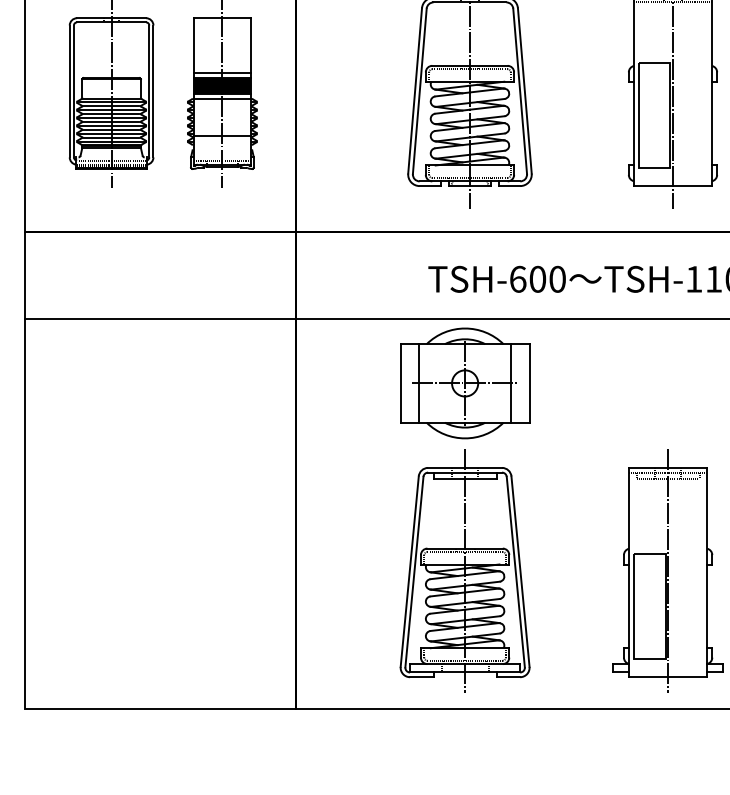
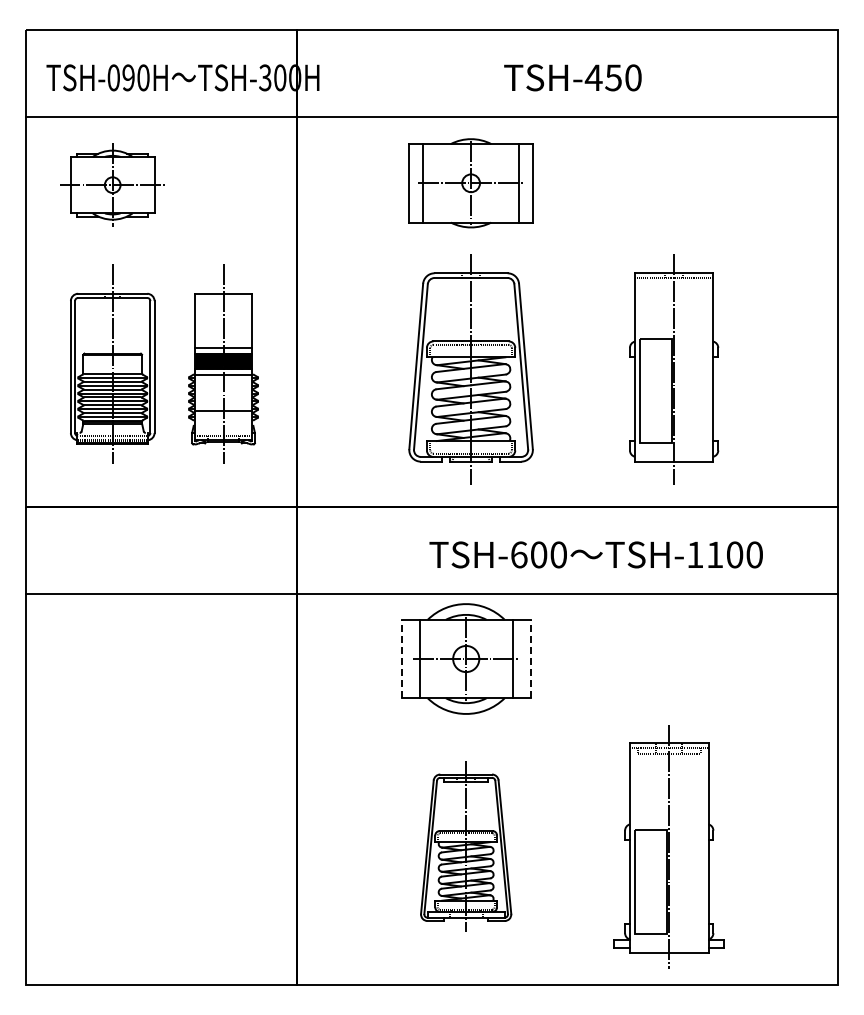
line: (400, 382) -> (401, 658), solid -> dashed
line: (529, 382) -> (530, 658), solid -> dashed
part: (464, 570) -> (465, 846), size x0.7

